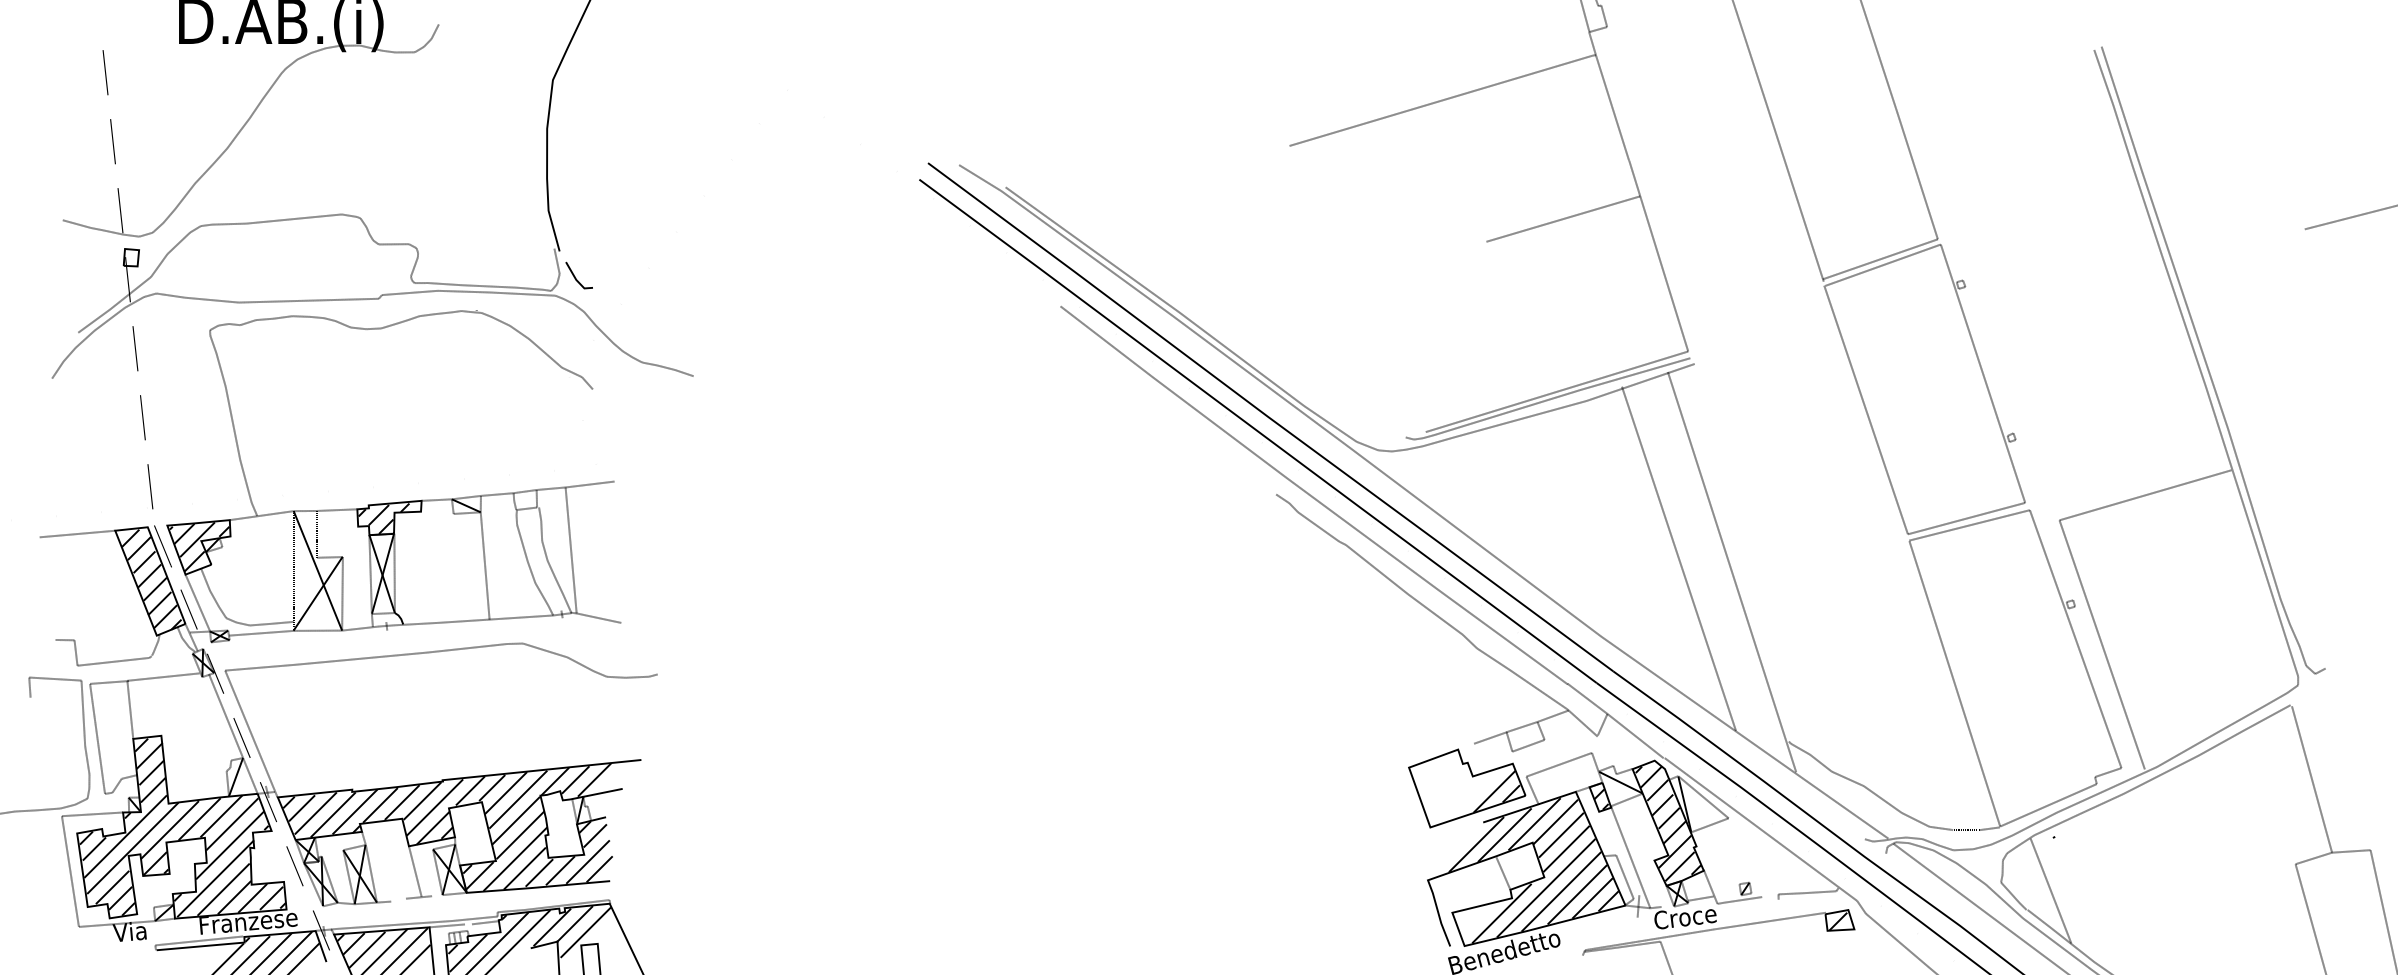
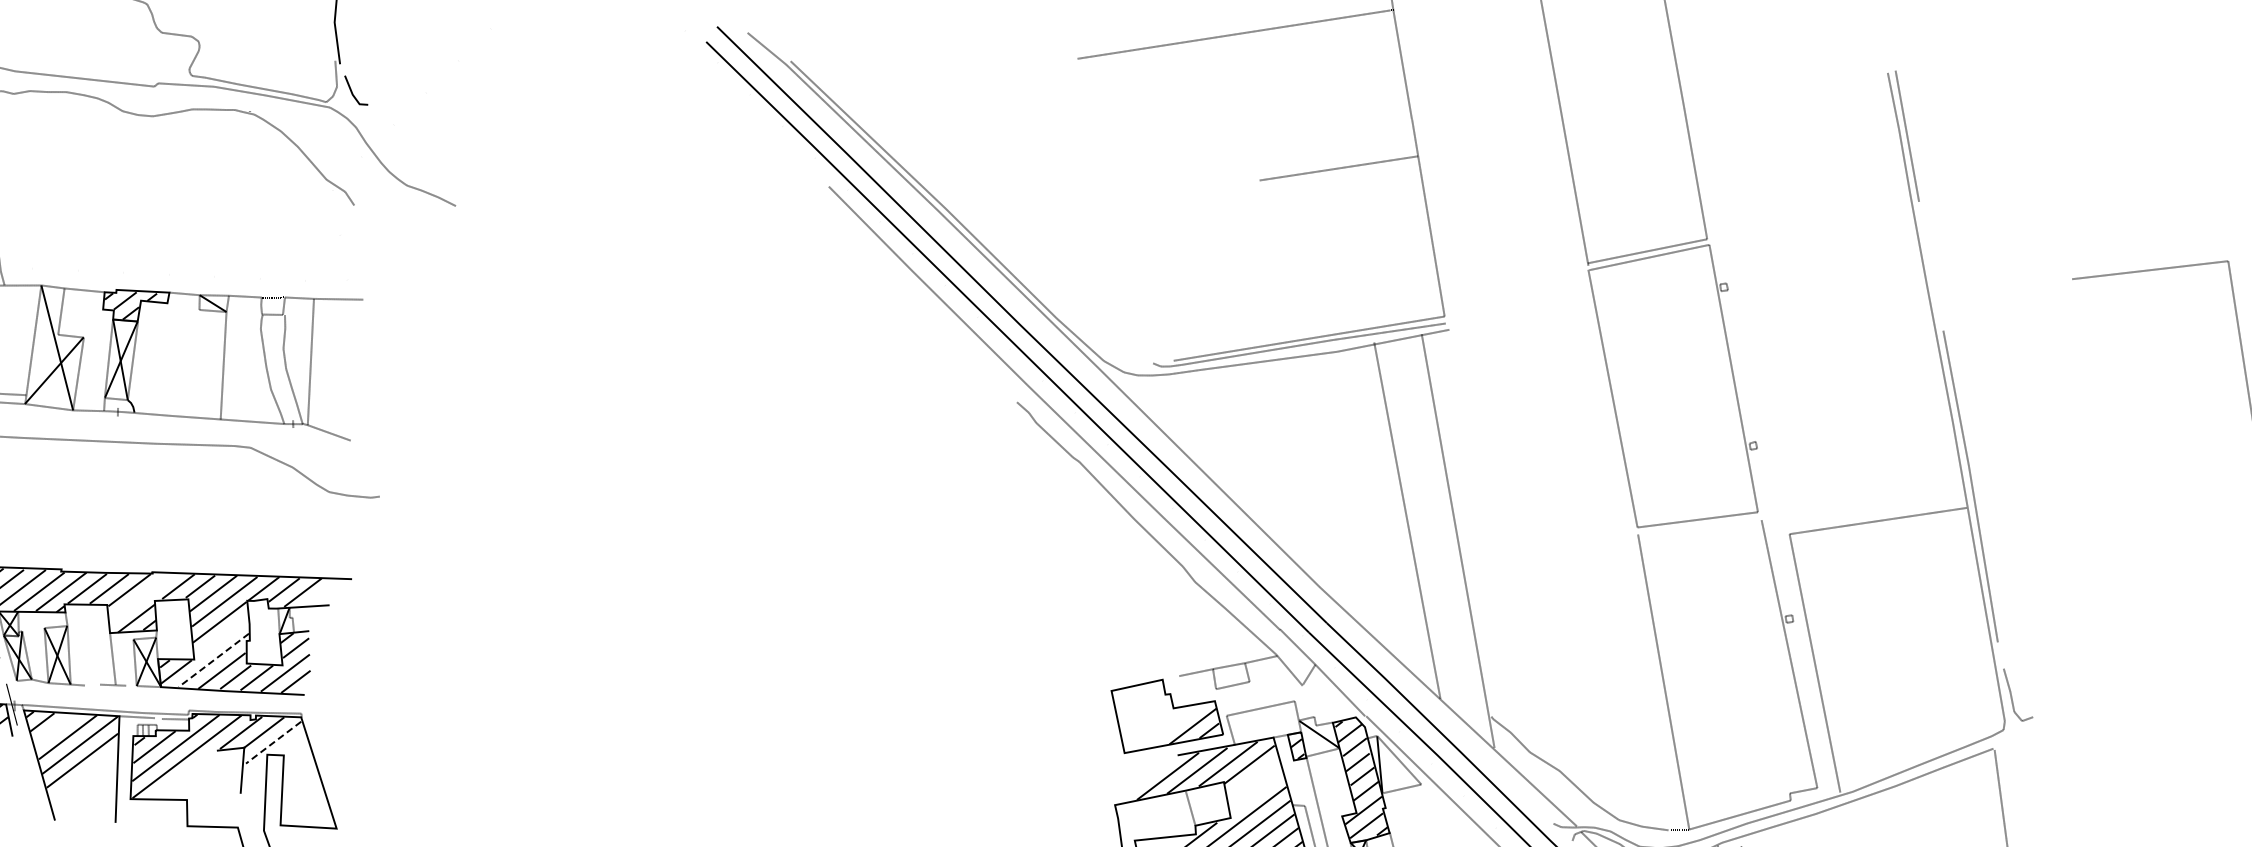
line: (2163, 235) -> (1931, 266), removed
line: (1969, 525) -> (1699, 527), removed
line: (2284, 611) -> (2000, 655), removed
line: (434, 807) -> (140, 598), removed
line: (1561, 834) -> (1253, 777), removed
line: (520, 835) -> (222, 637), removed
line: (1566, 848) -> (1256, 792), removed
line: (515, 859) -> (213, 660), solid -> dashed
line: (585, 932) -> (273, 742), solid -> dashed
line: (366, 949) -> (54, 729), removed

